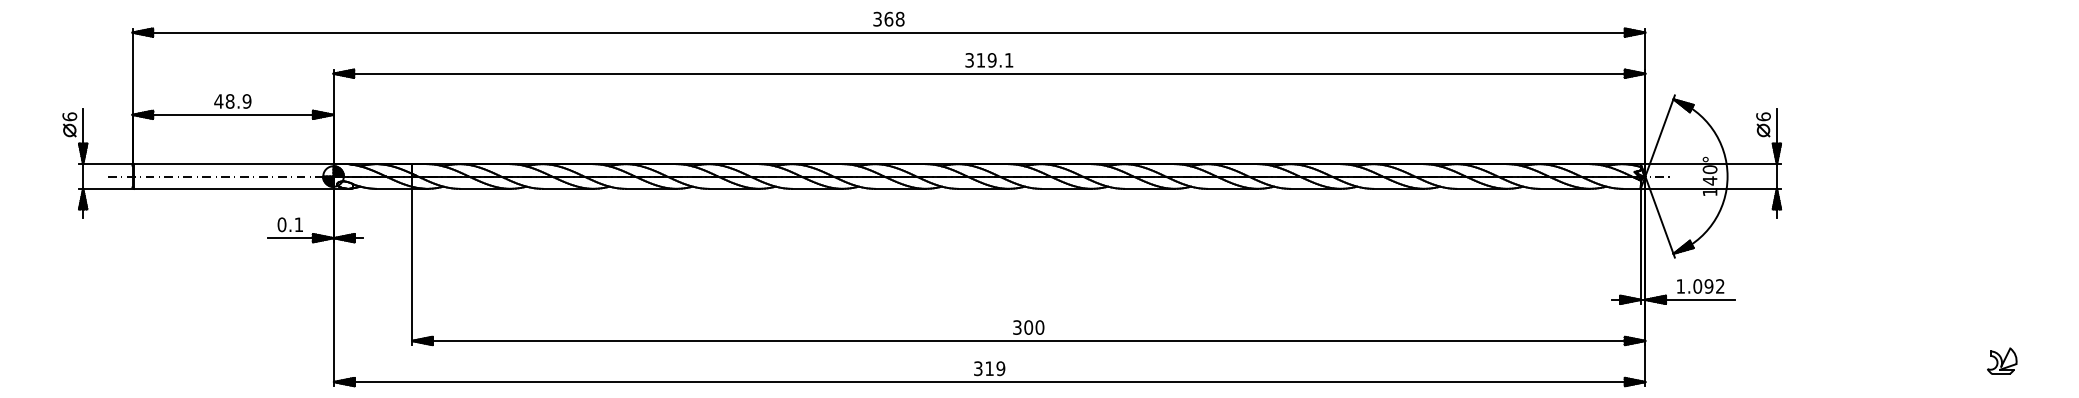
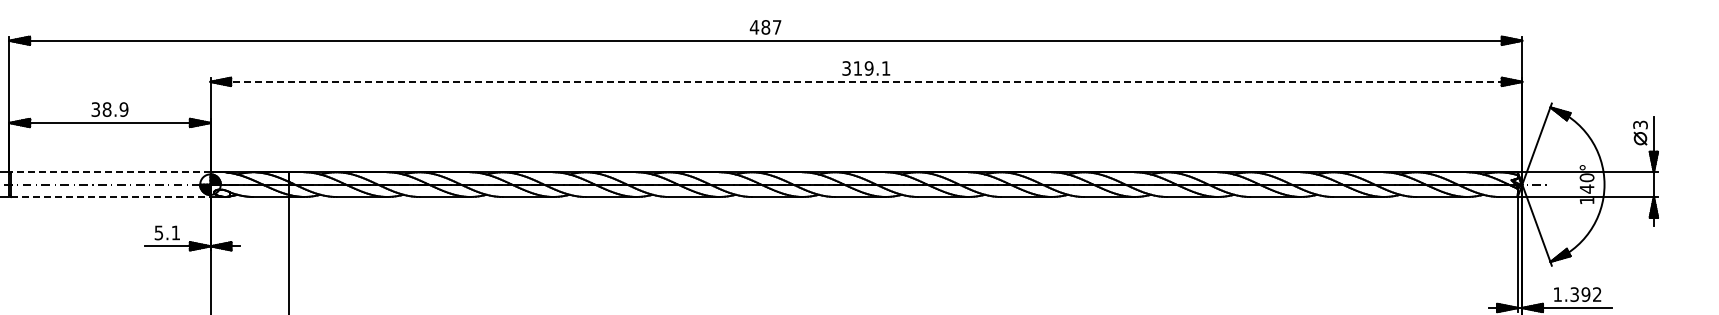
text: (888, 18) -> (765, 26), 368 -> 487
line: (989, 73) -> (866, 81), solid -> dashed
text: (218, 101) -> (95, 109), 48.9 -> 38.9
text: (1763, 116) -> (1640, 124), 6 -> 3
line: (233, 164) -> (110, 172), solid -> dashed
line: (233, 188) -> (110, 196), solid -> dashed
text: (281, 224) -> (158, 232), 0.1 -> 5.1
text: (1697, 286) -> (1574, 294), 1.092 -> 1.392

